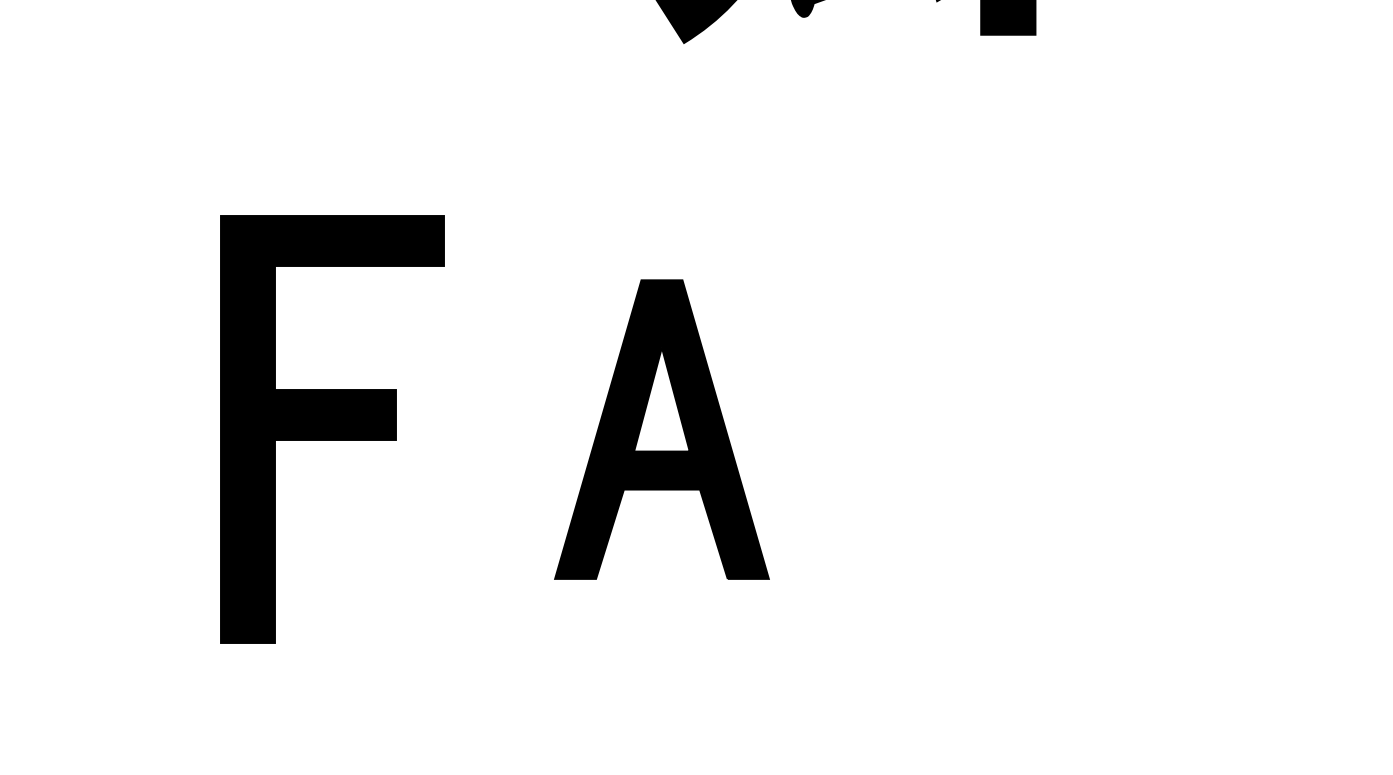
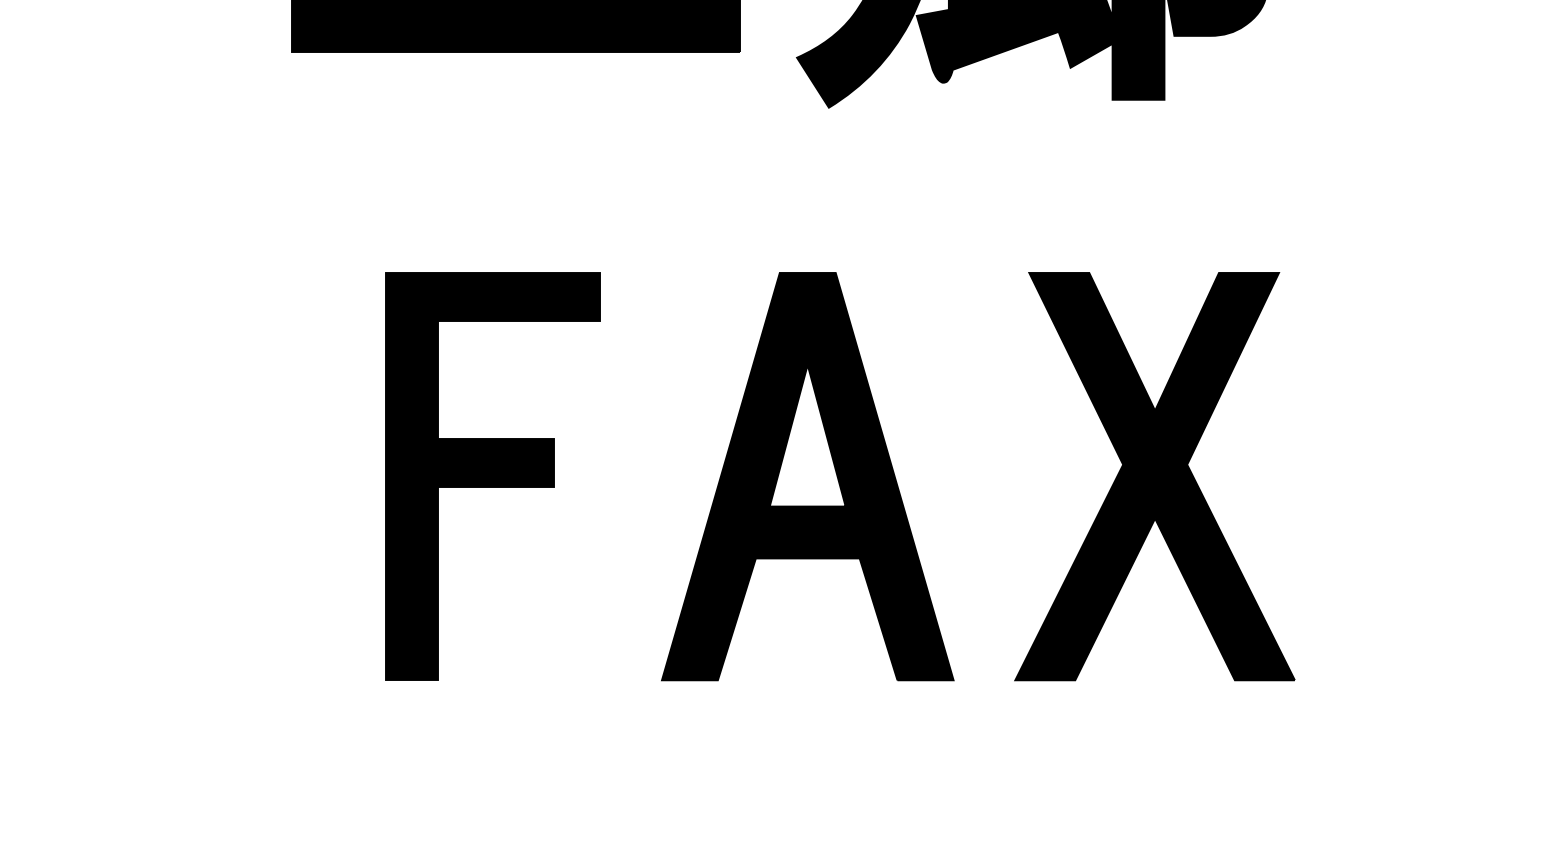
part: (661, 429) -> (807, 476), size x1.43
part: (1025, 429) -> (1154, 476), added

